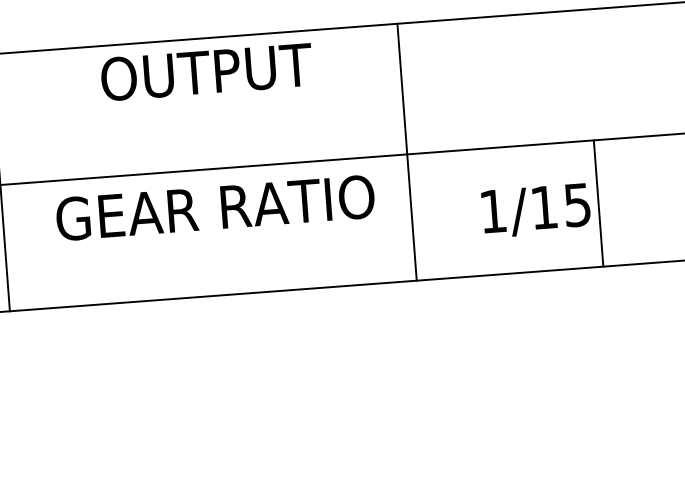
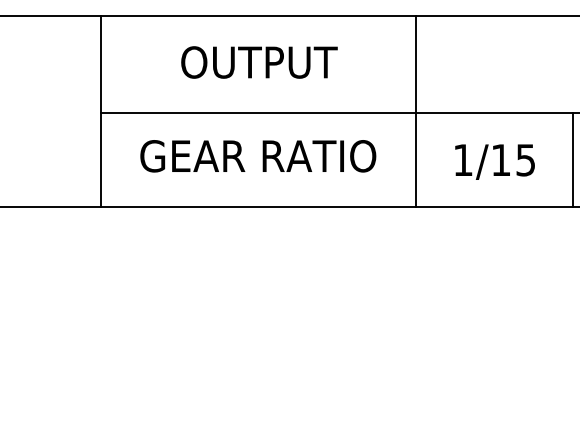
text: (206, 72) -> (259, 62), moved
line: (406, 151) -> (415, 111), moved
line: (598, 203) -> (573, 160), moved
text: (215, 208) -> (258, 156), moved

